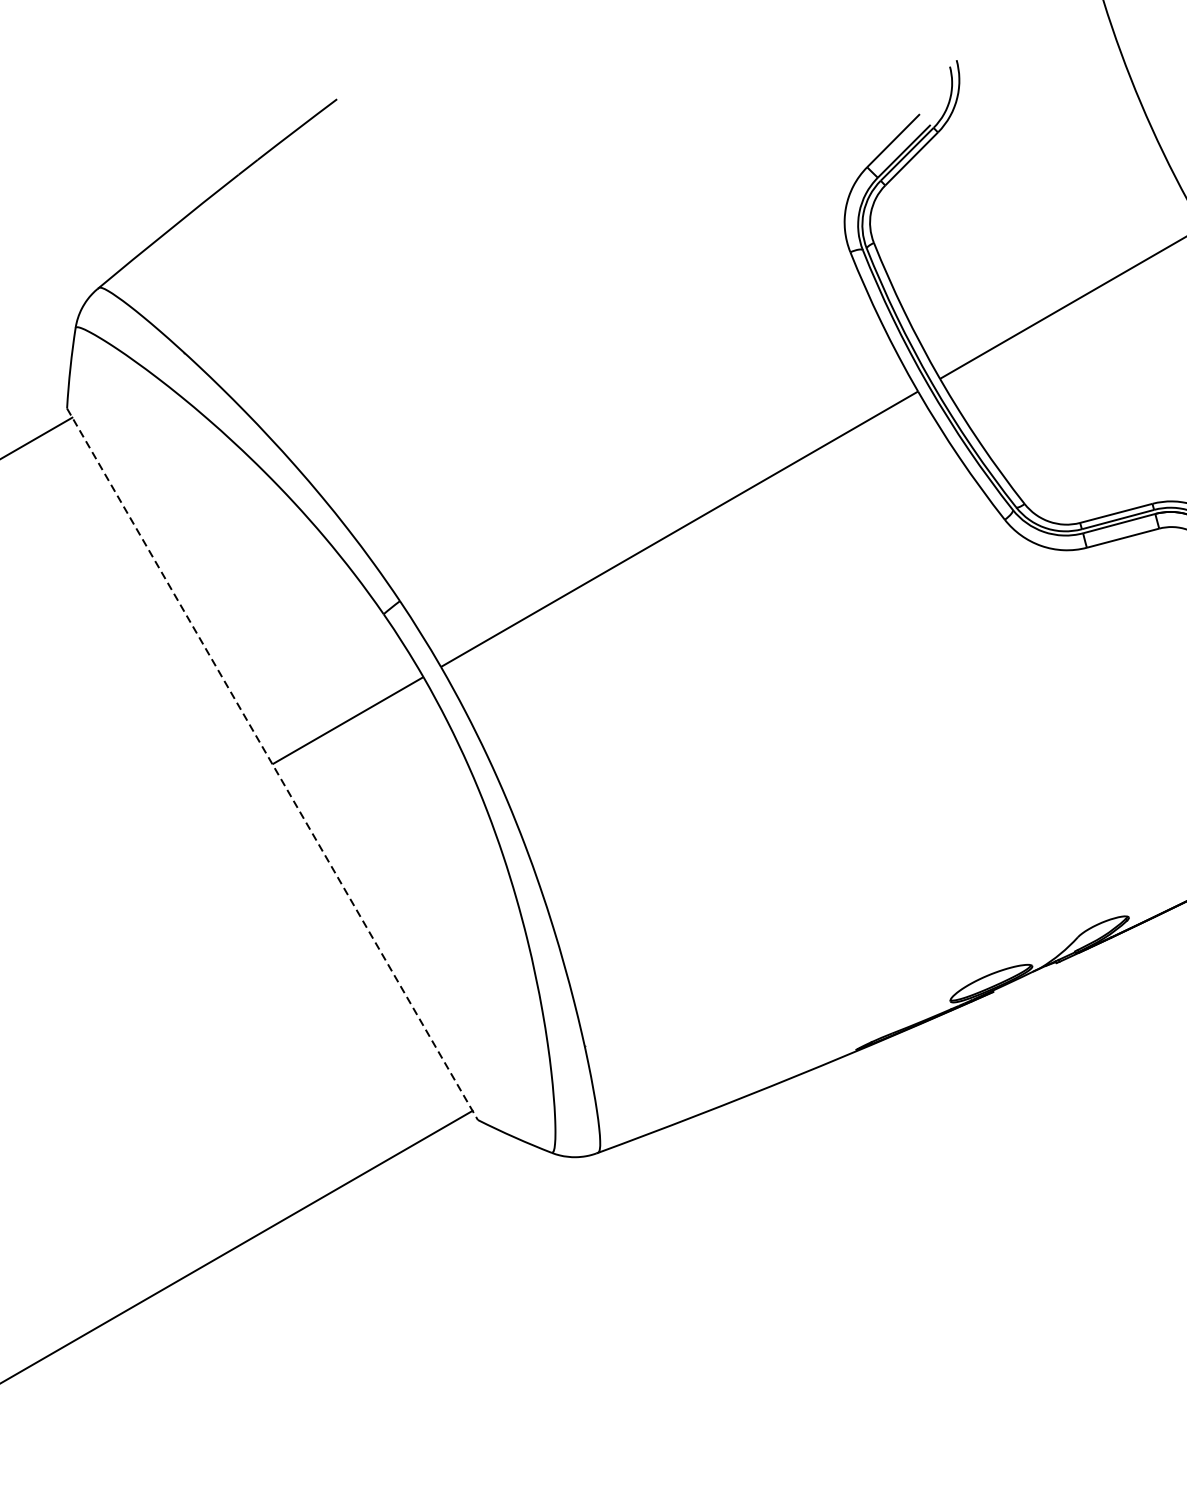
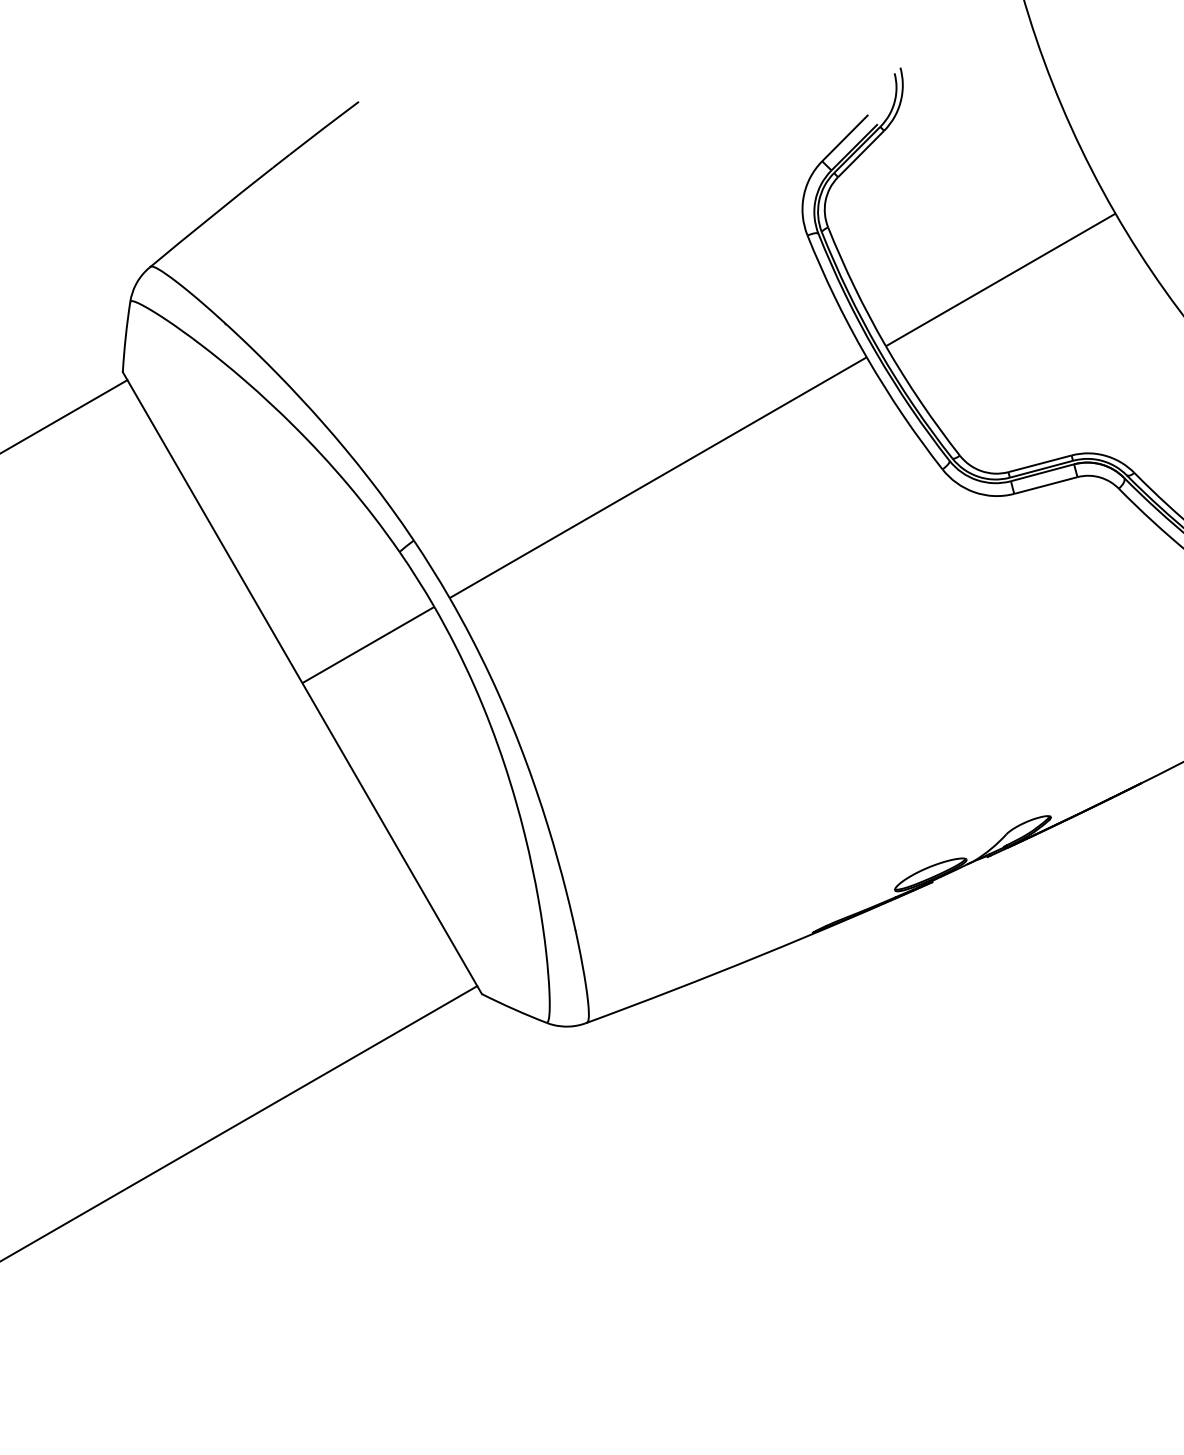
line: (272, 764) -> (302, 683), dashed -> solid

